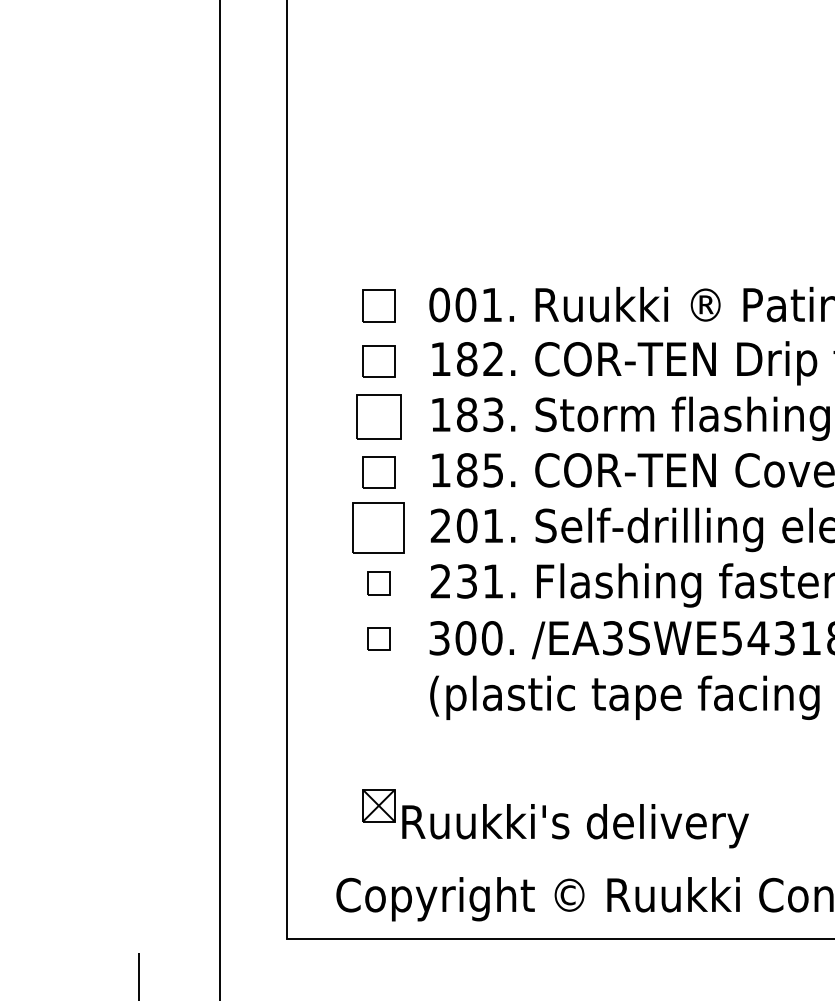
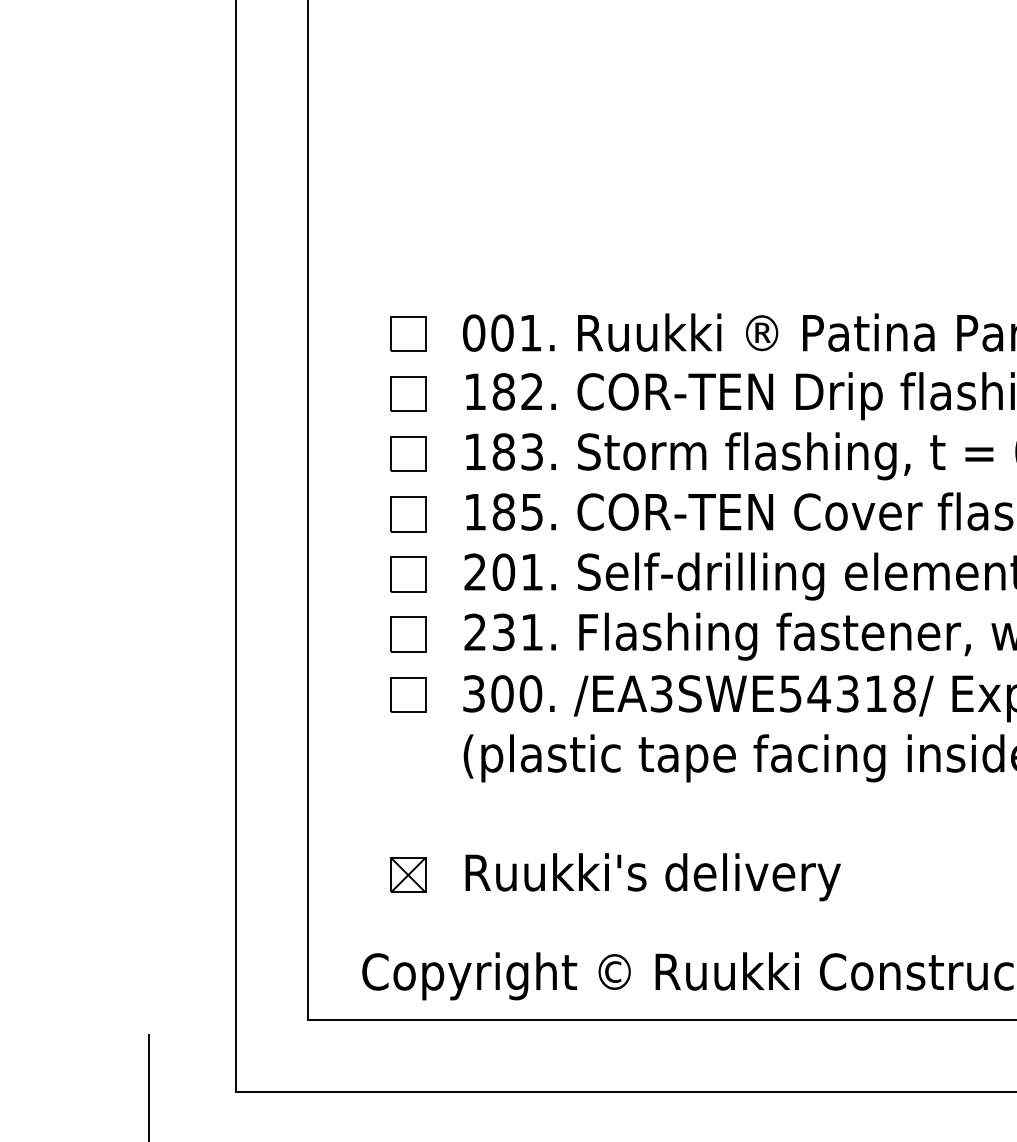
part: (379, 416) -> (408, 453), size x0.71
part: (379, 528) -> (408, 574), size x0.62
part: (379, 583) -> (408, 634), size x1.43
part: (379, 638) -> (408, 694), size x1.43
text: (574, 826) -> (652, 877), moved

